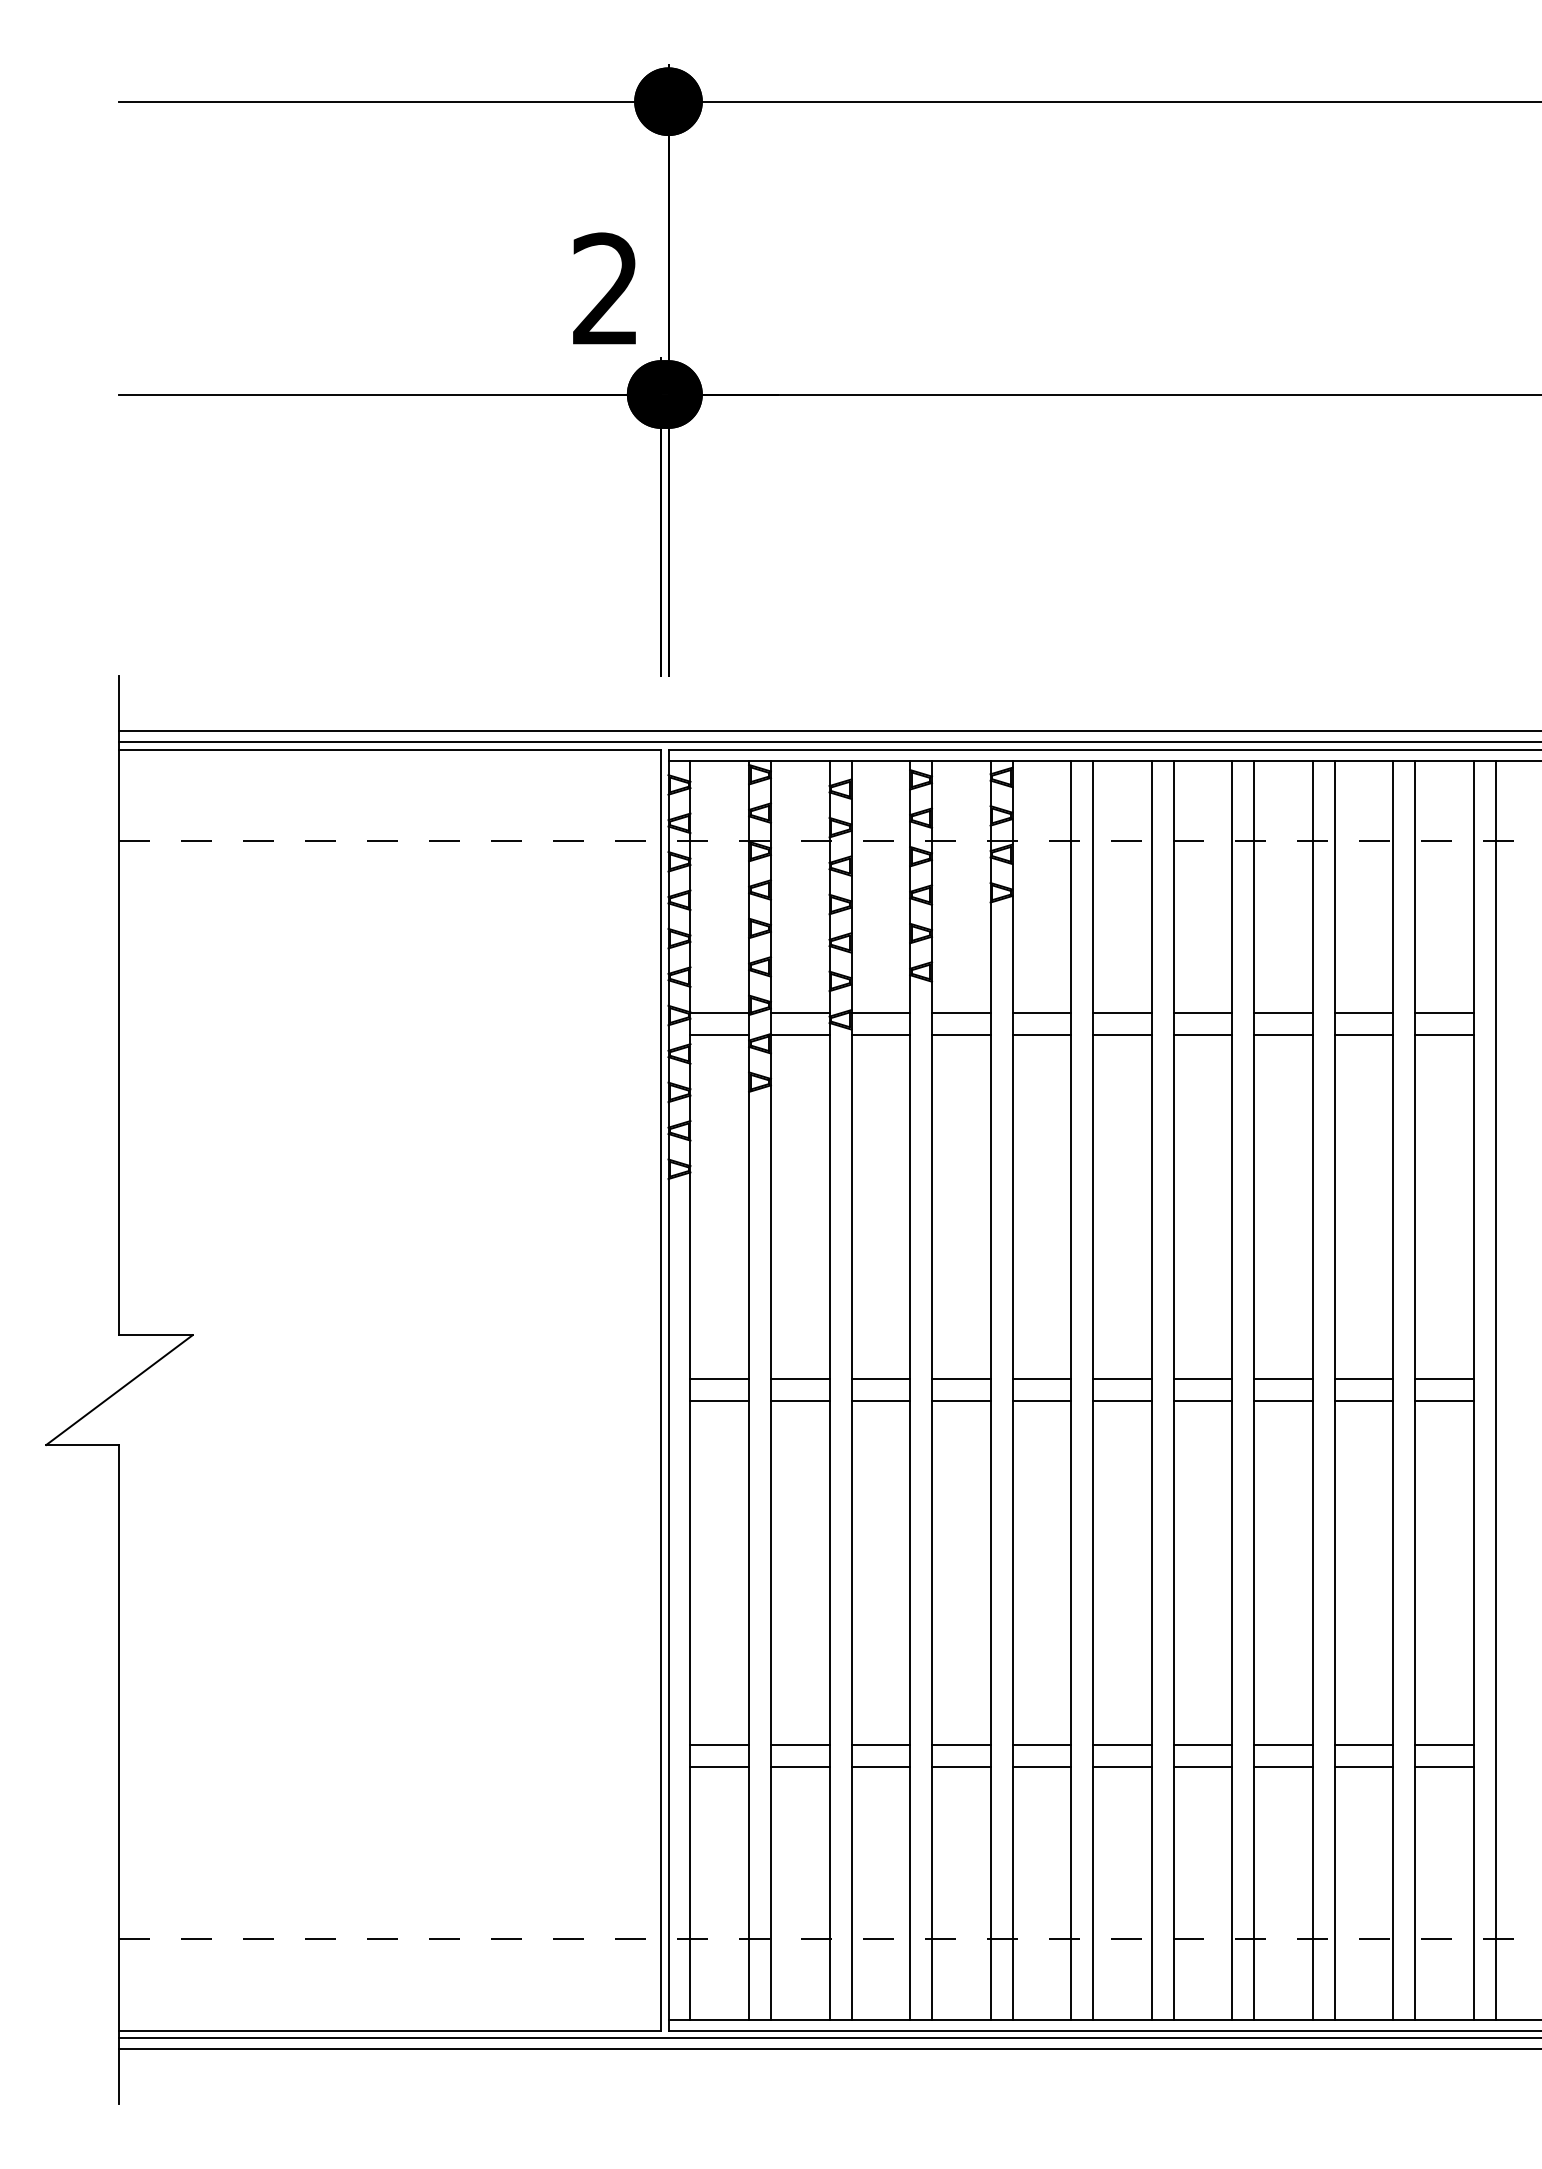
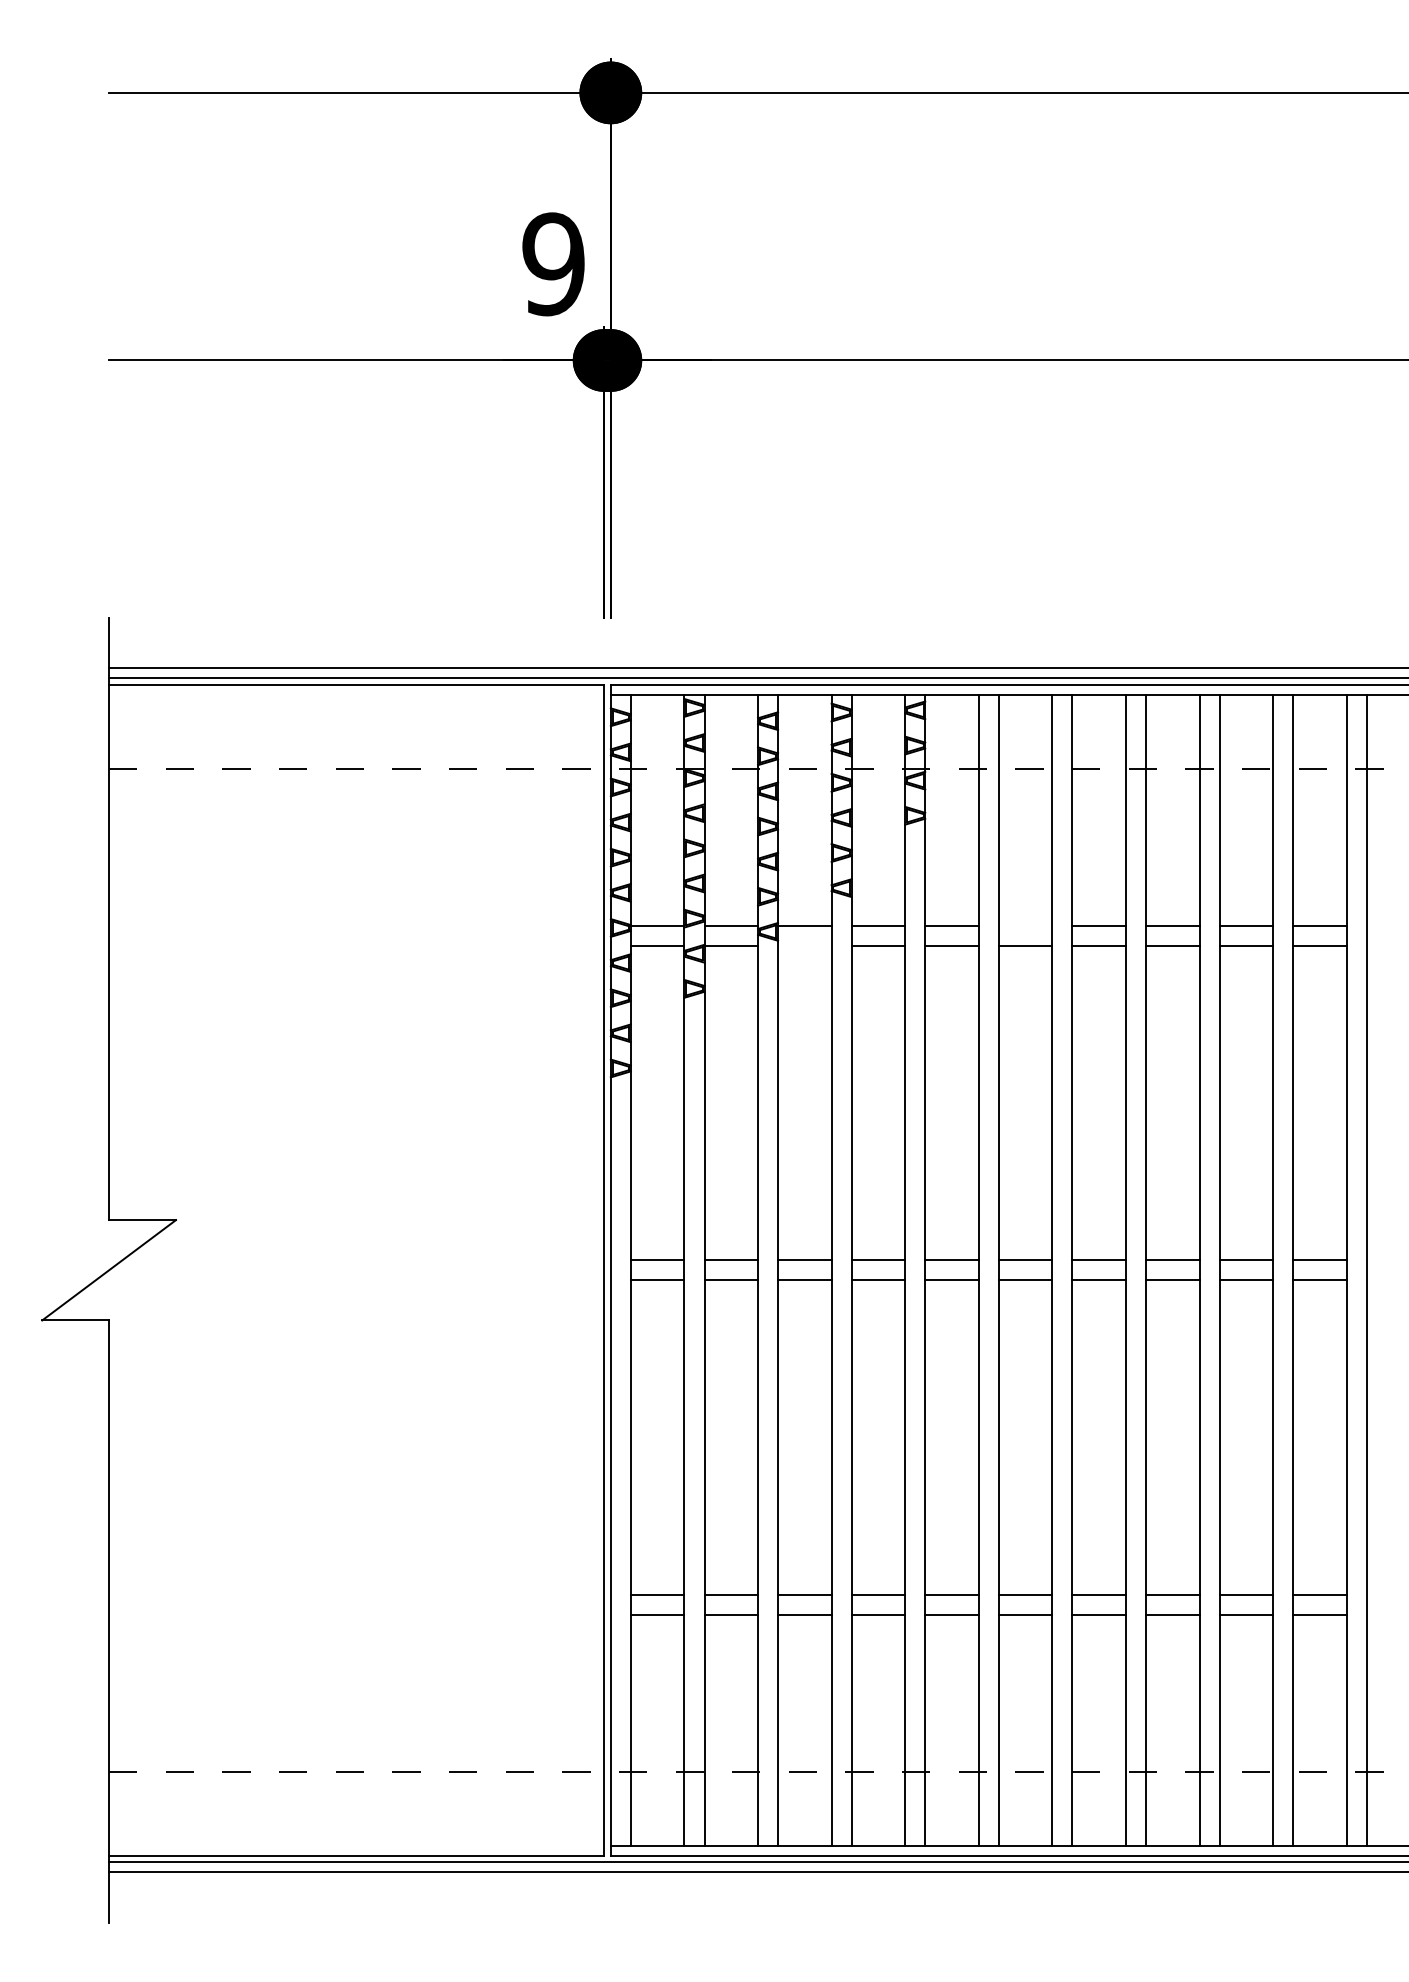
text: (605, 289) -> (553, 264), 2 -> 9
line: (1122, 1012) -> (1025, 925), removed
line: (880, 1034) -> (804, 945), removed

